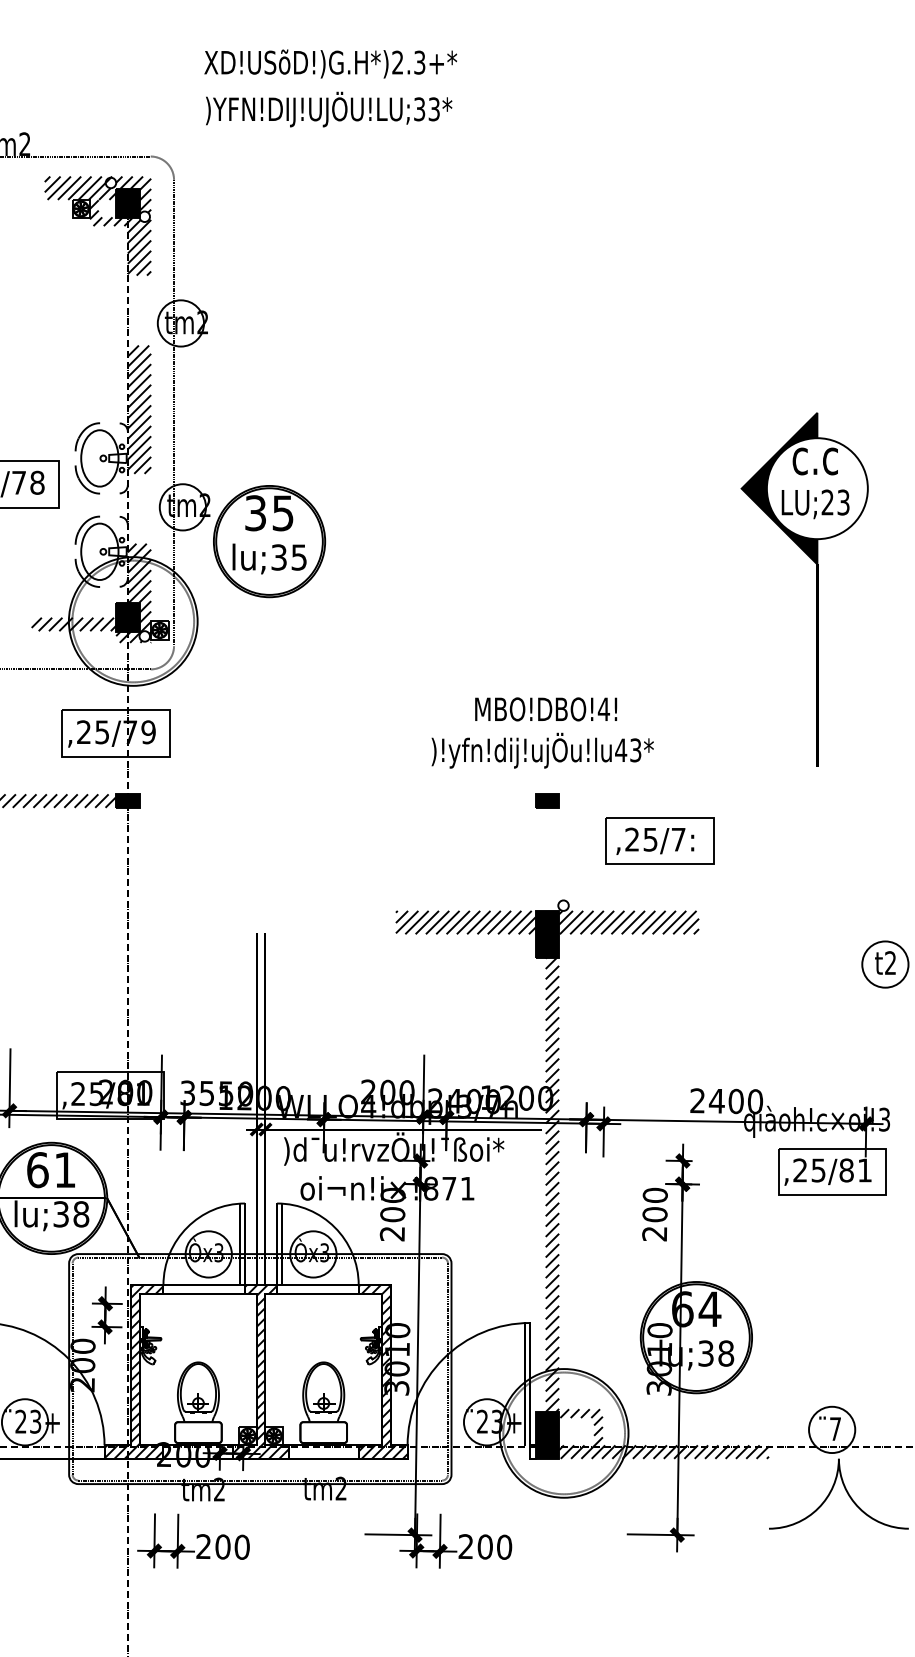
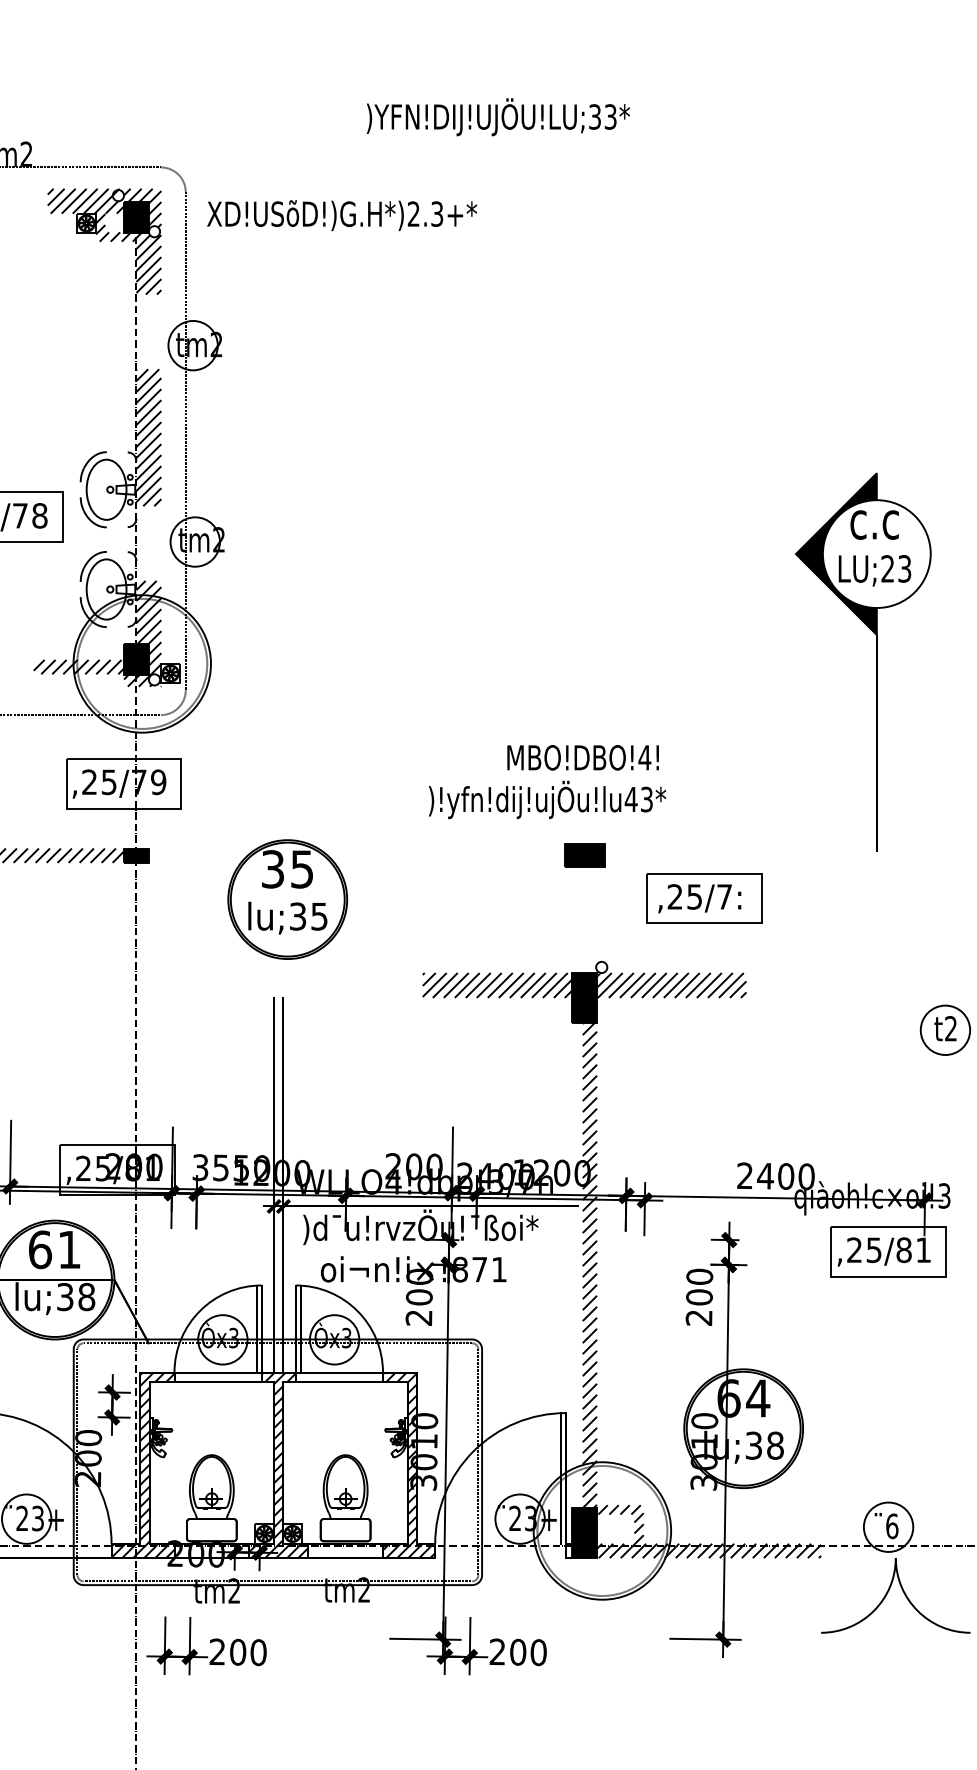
text: (331, 63) -> (342, 215), moved
text: (328, 109) -> (497, 117), moved
part: (269, 541) -> (287, 899), moved
part: (817, 589) -> (876, 661), moved
text: (542, 750) -> (547, 799), moved
part: (547, 800) -> (584, 855), size x1.6
text: (835, 1429) -> (892, 1526), ¨7 -> ¨6

